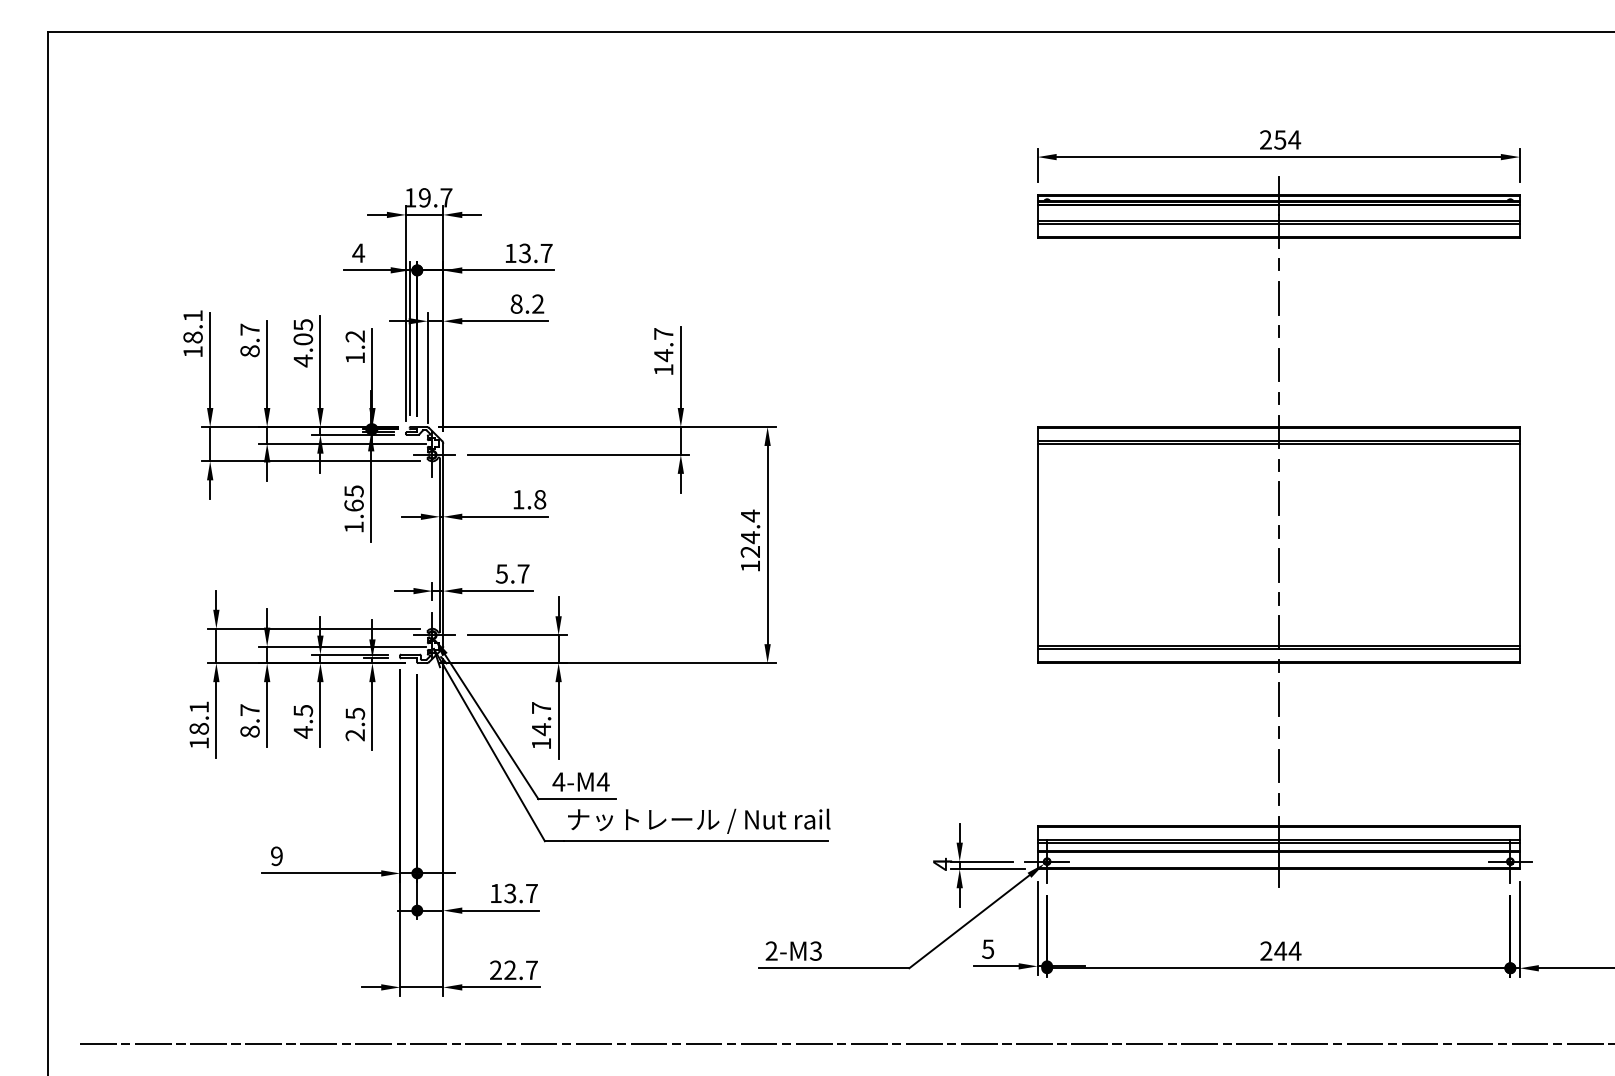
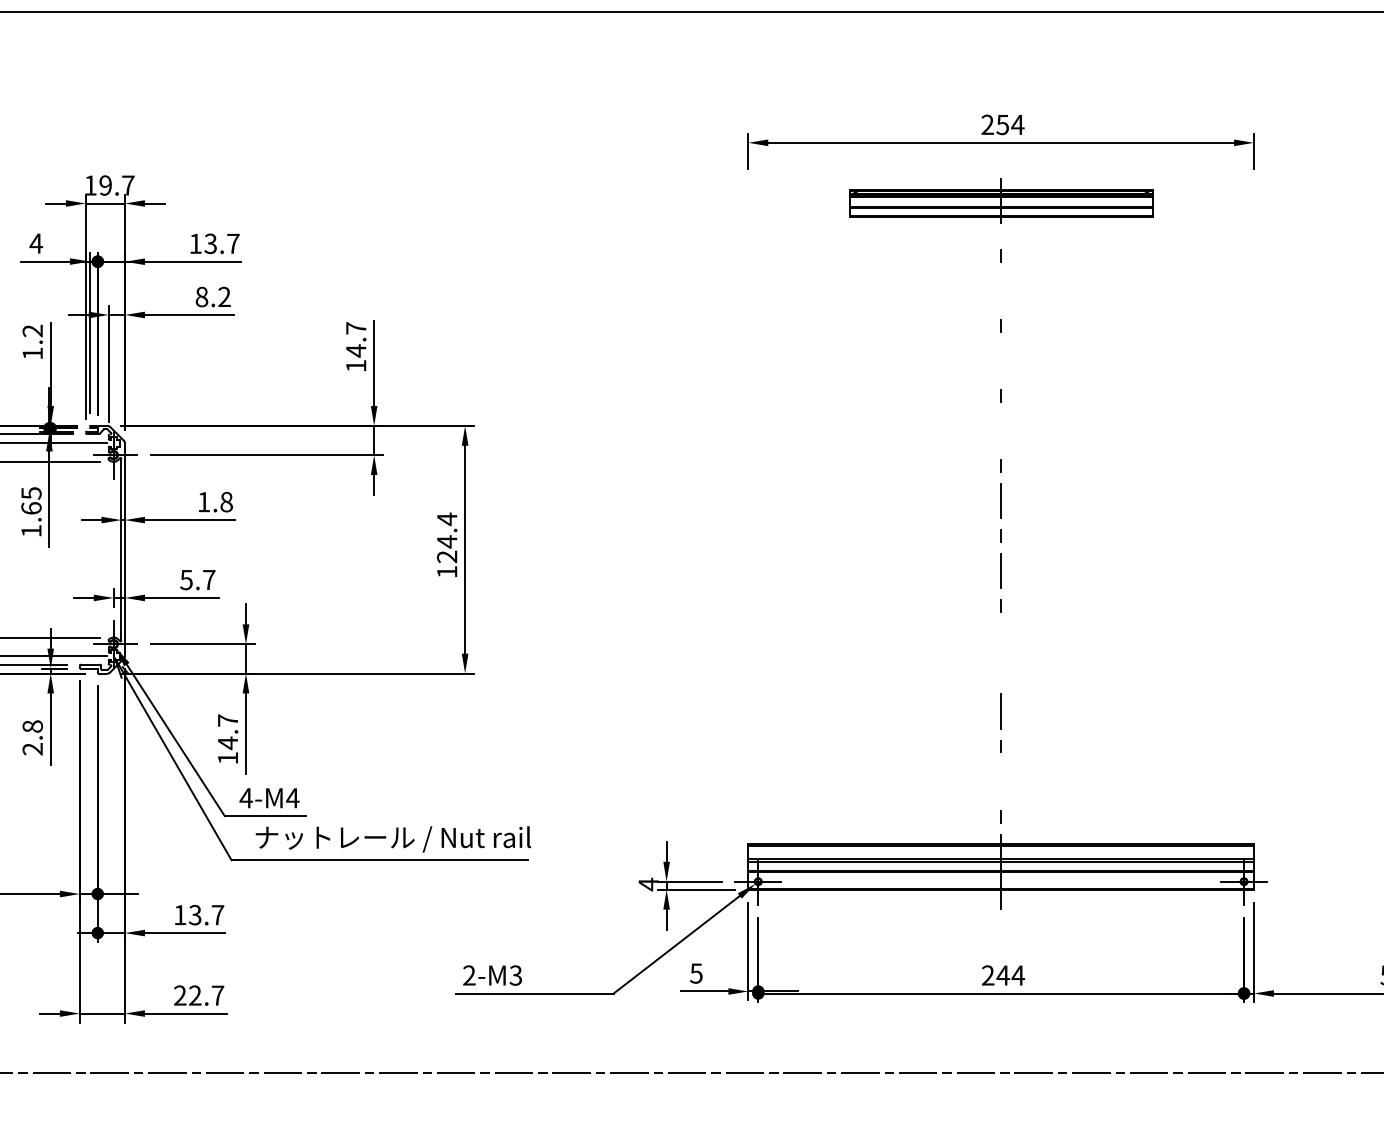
part: (1278, 212) -> (1000, 200), size x0.6
line: (1278, 297) -> (1000, 290), removed
line: (1278, 364) -> (1000, 360), removed
part: (1278, 543) -> (1000, 548), removed
text: (354, 713) -> (31, 726), 2.5 -> 2.8
line: (1278, 765) -> (1000, 780), removed

